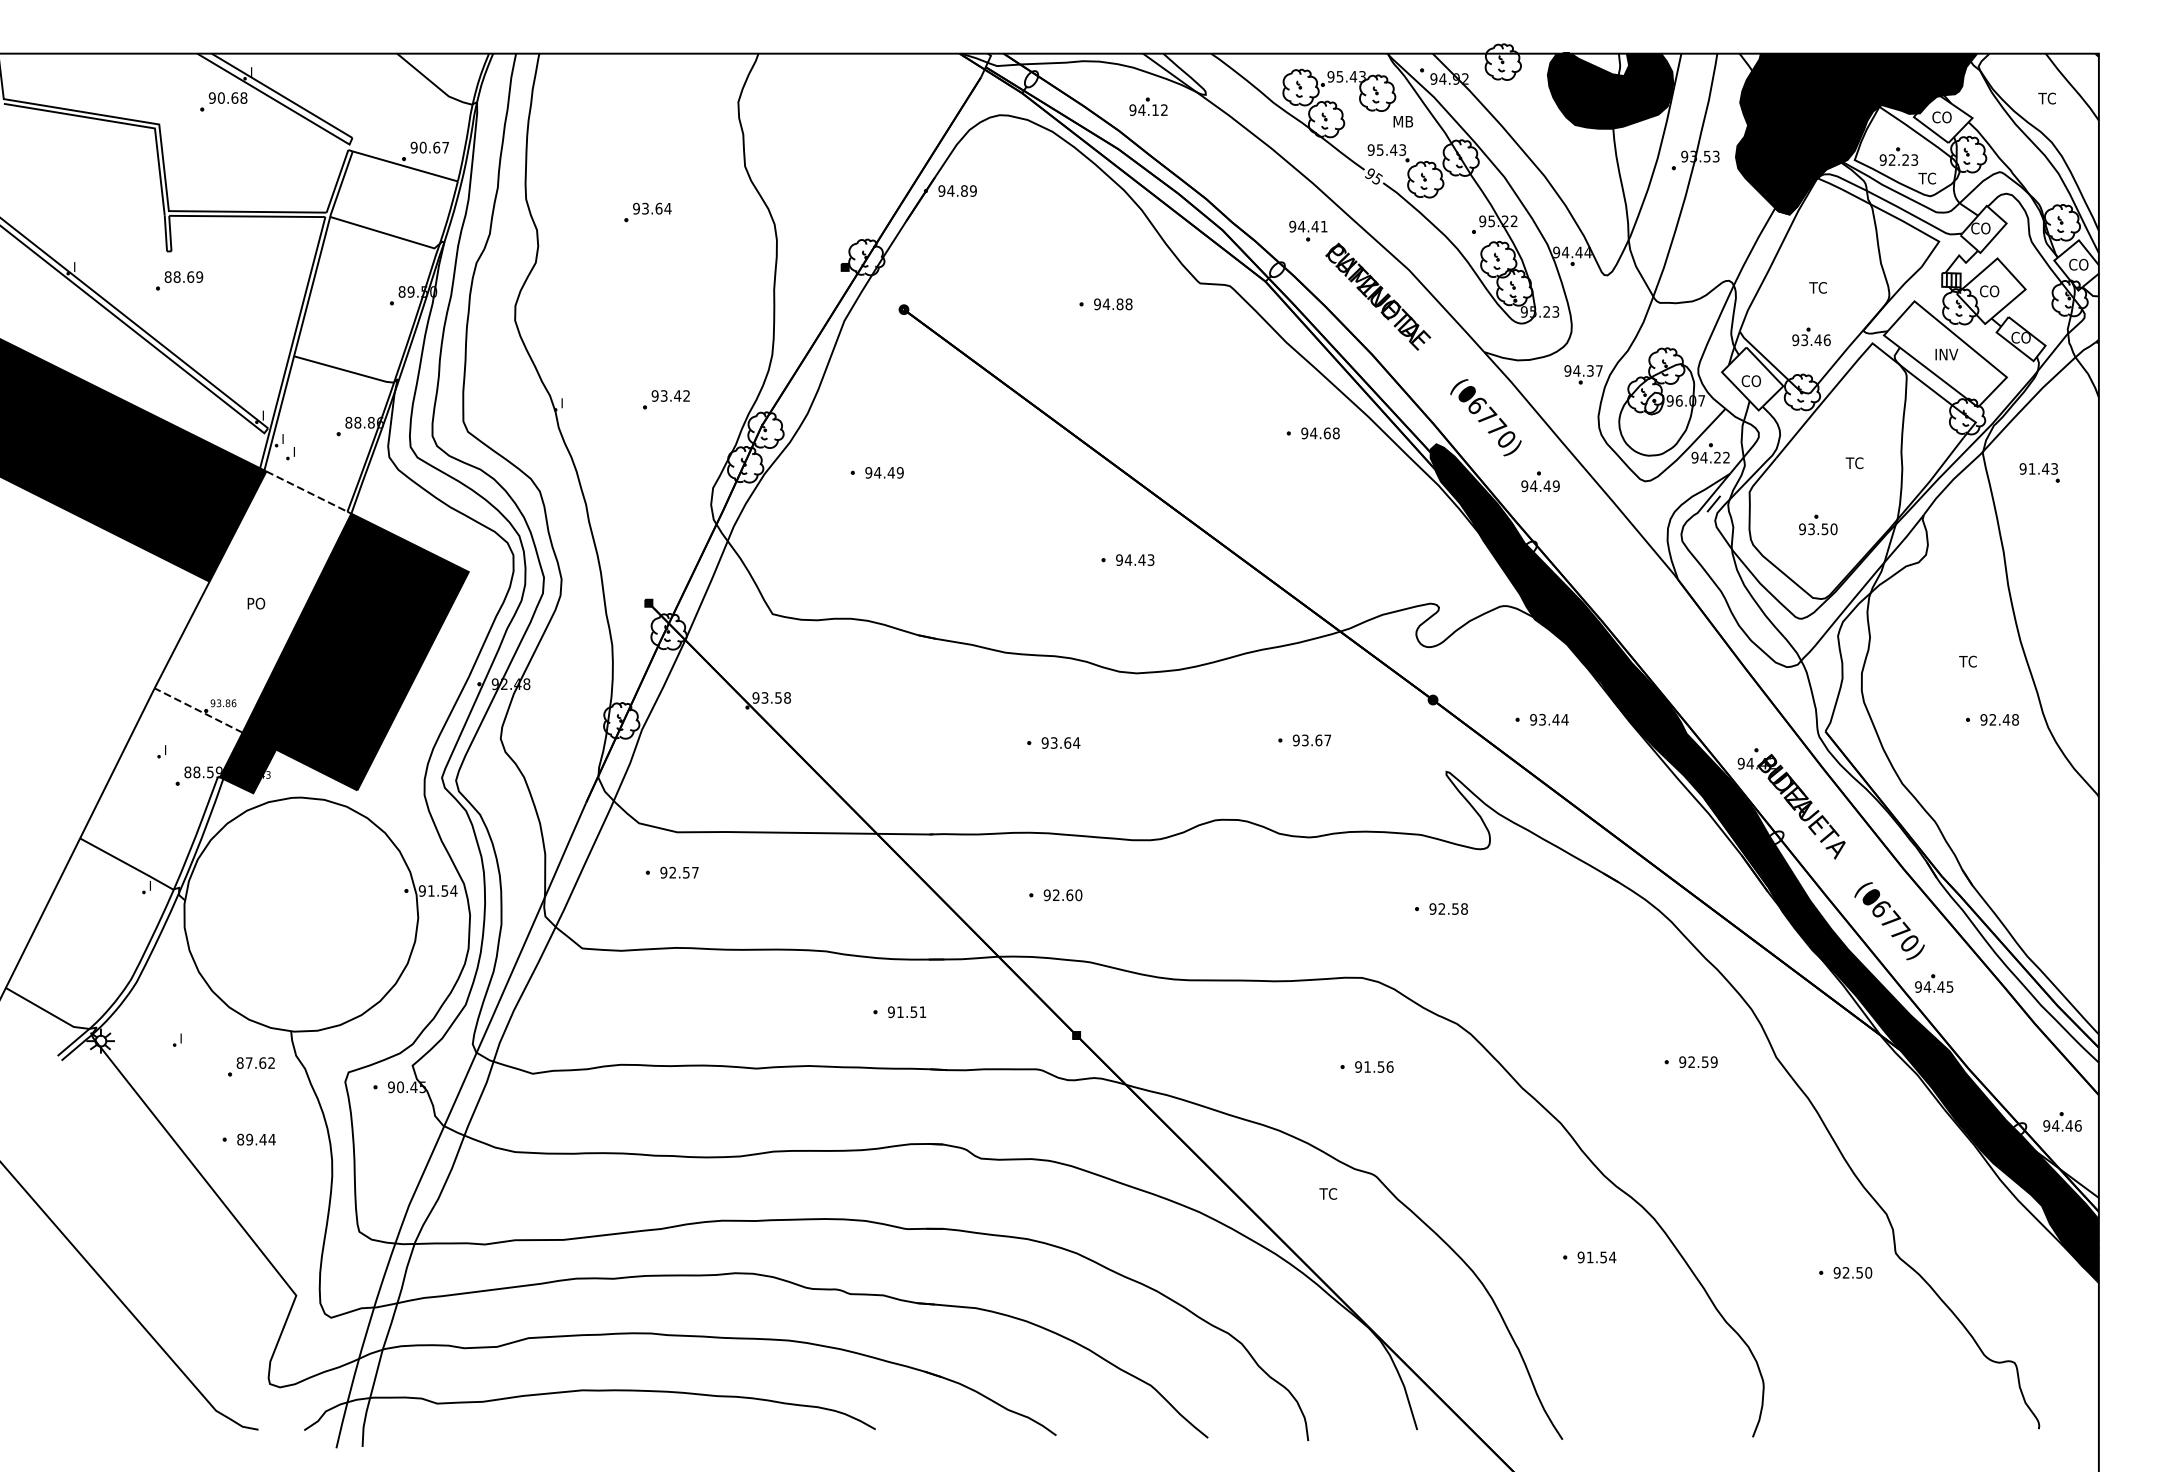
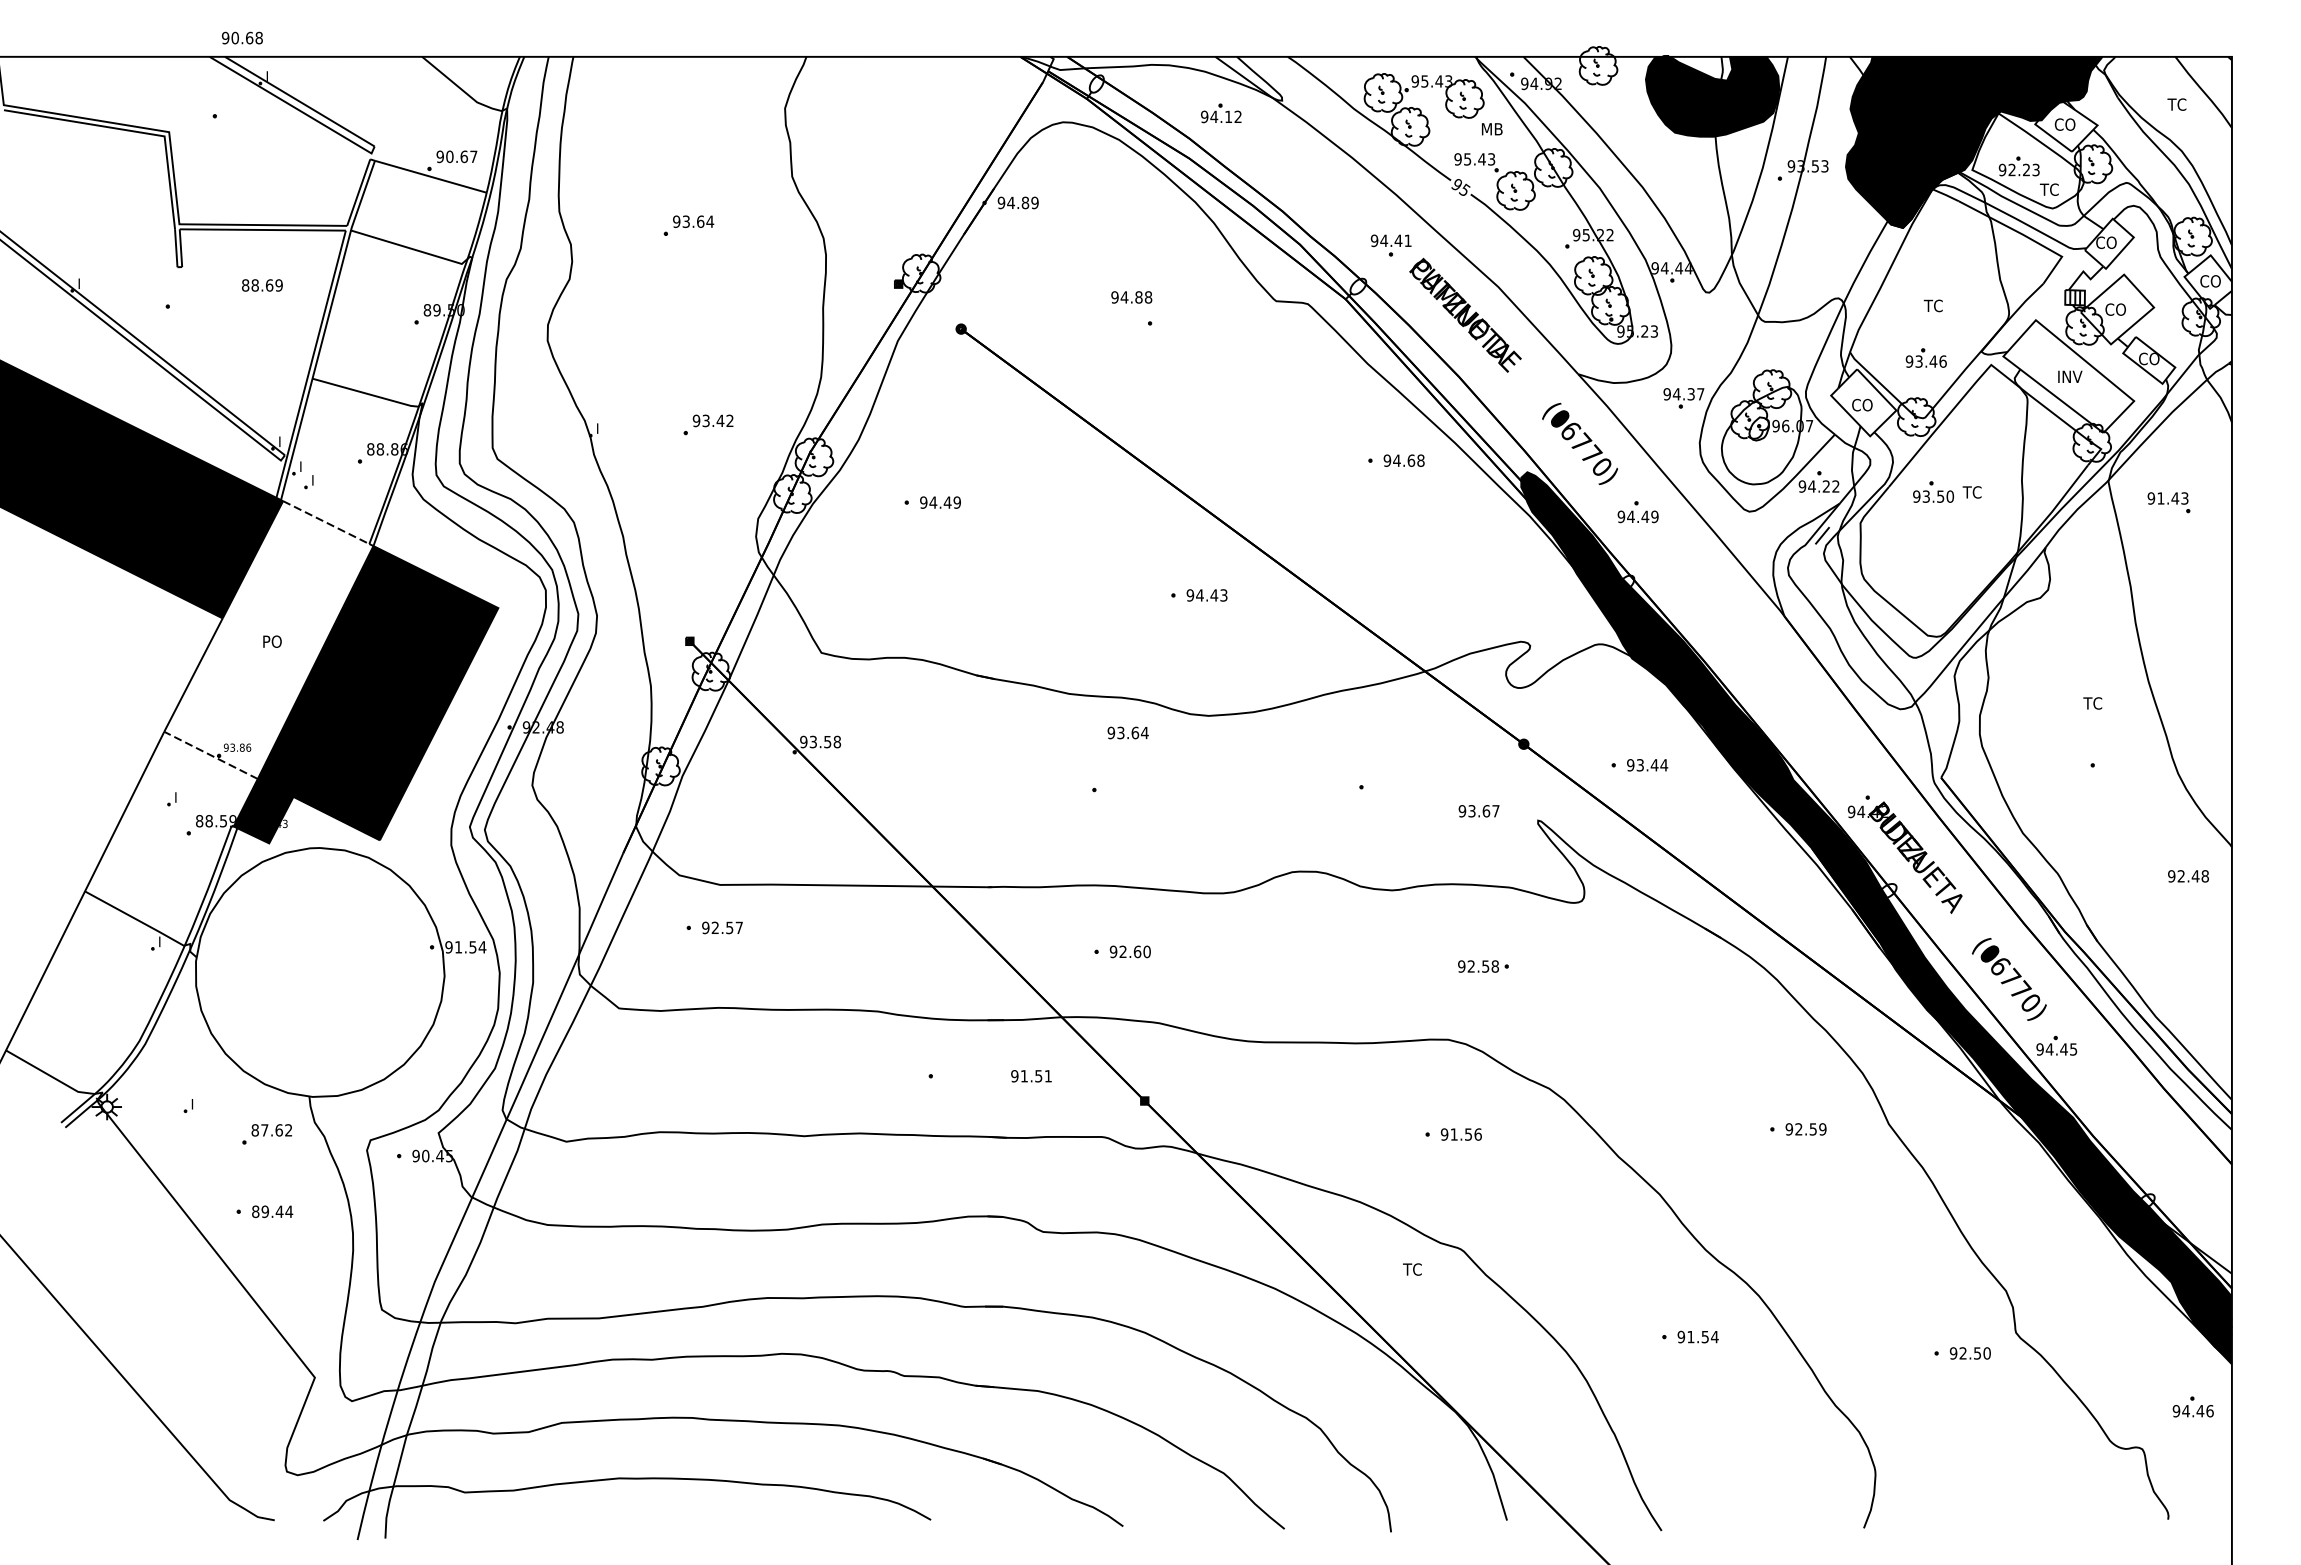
text: (228, 97) -> (242, 37), moved
text: (184, 277) -> (262, 285), moved
text: (1113, 304) -> (1131, 297), moved
part: (1818, 524) -> (1933, 491), moved
text: (1999, 720) -> (2188, 876), moved
text: (1311, 740) -> (1478, 811), moved
text: (1060, 742) -> (1127, 732), moved
text: (1448, 909) -> (1478, 966), moved
text: (907, 1012) -> (1031, 1076), moved
part: (2061, 1121) -> (2192, 1406), moved

